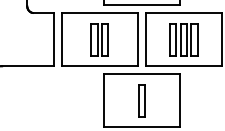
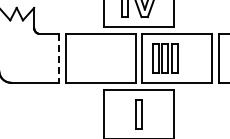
line: (53, 39) -> (58, 58), solid -> dashed
part: (99, 39) -> (100, 58), removed
part: (183, 39) -> (165, 58), moved

